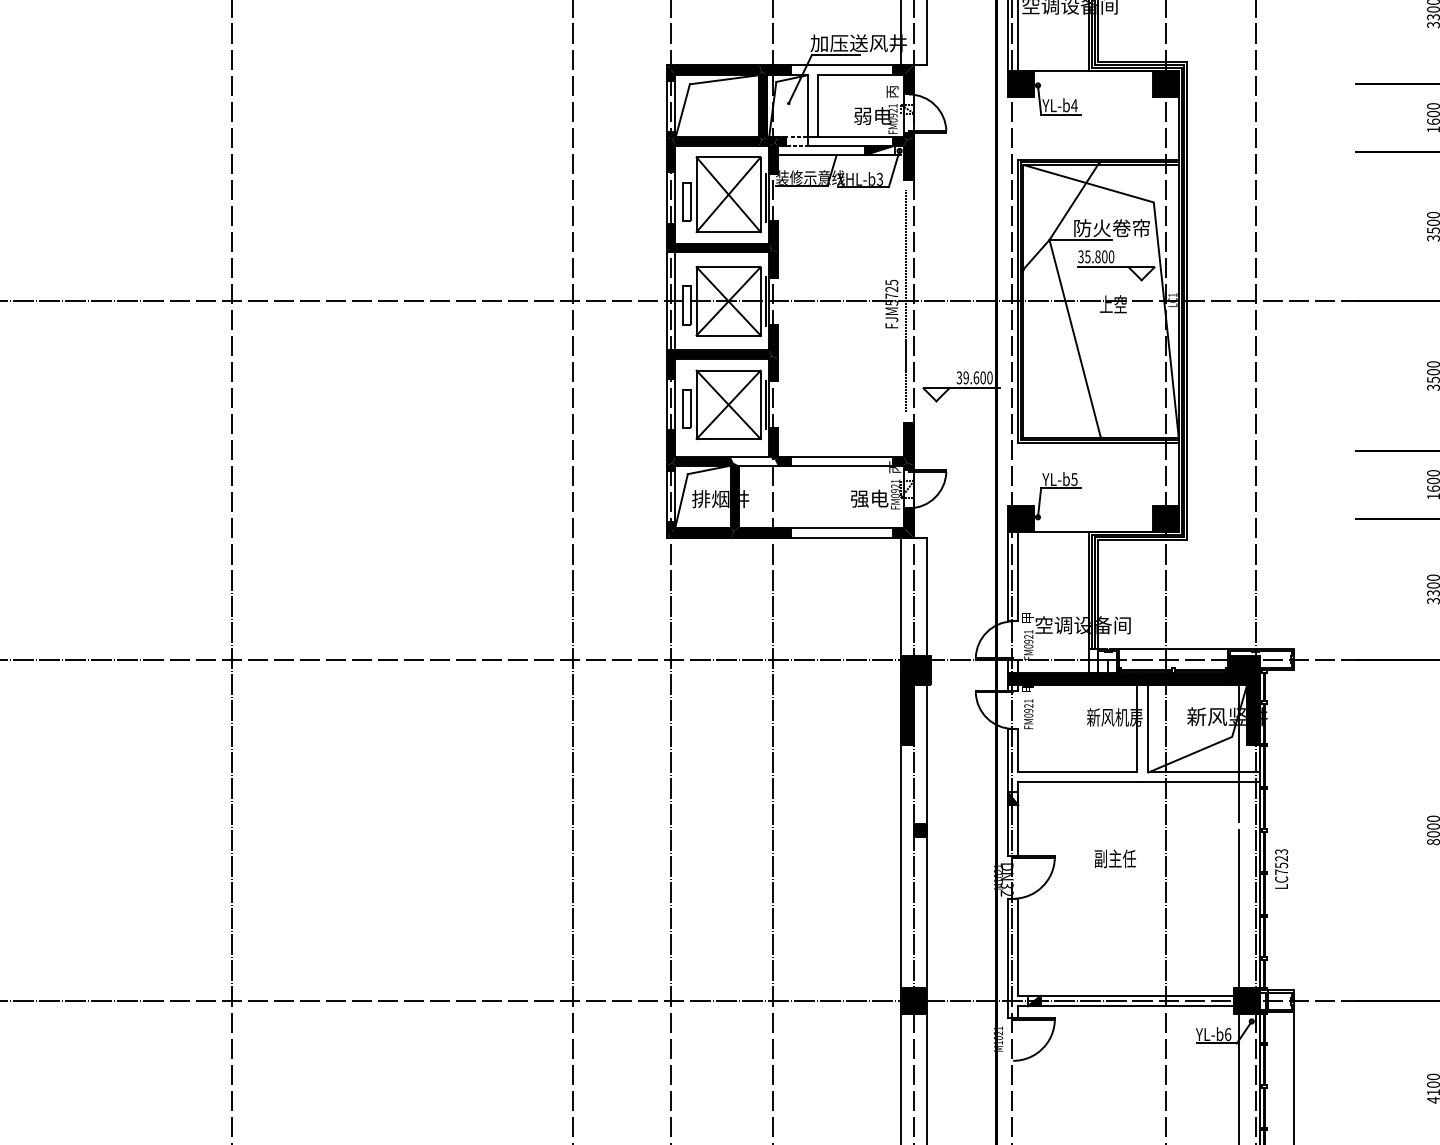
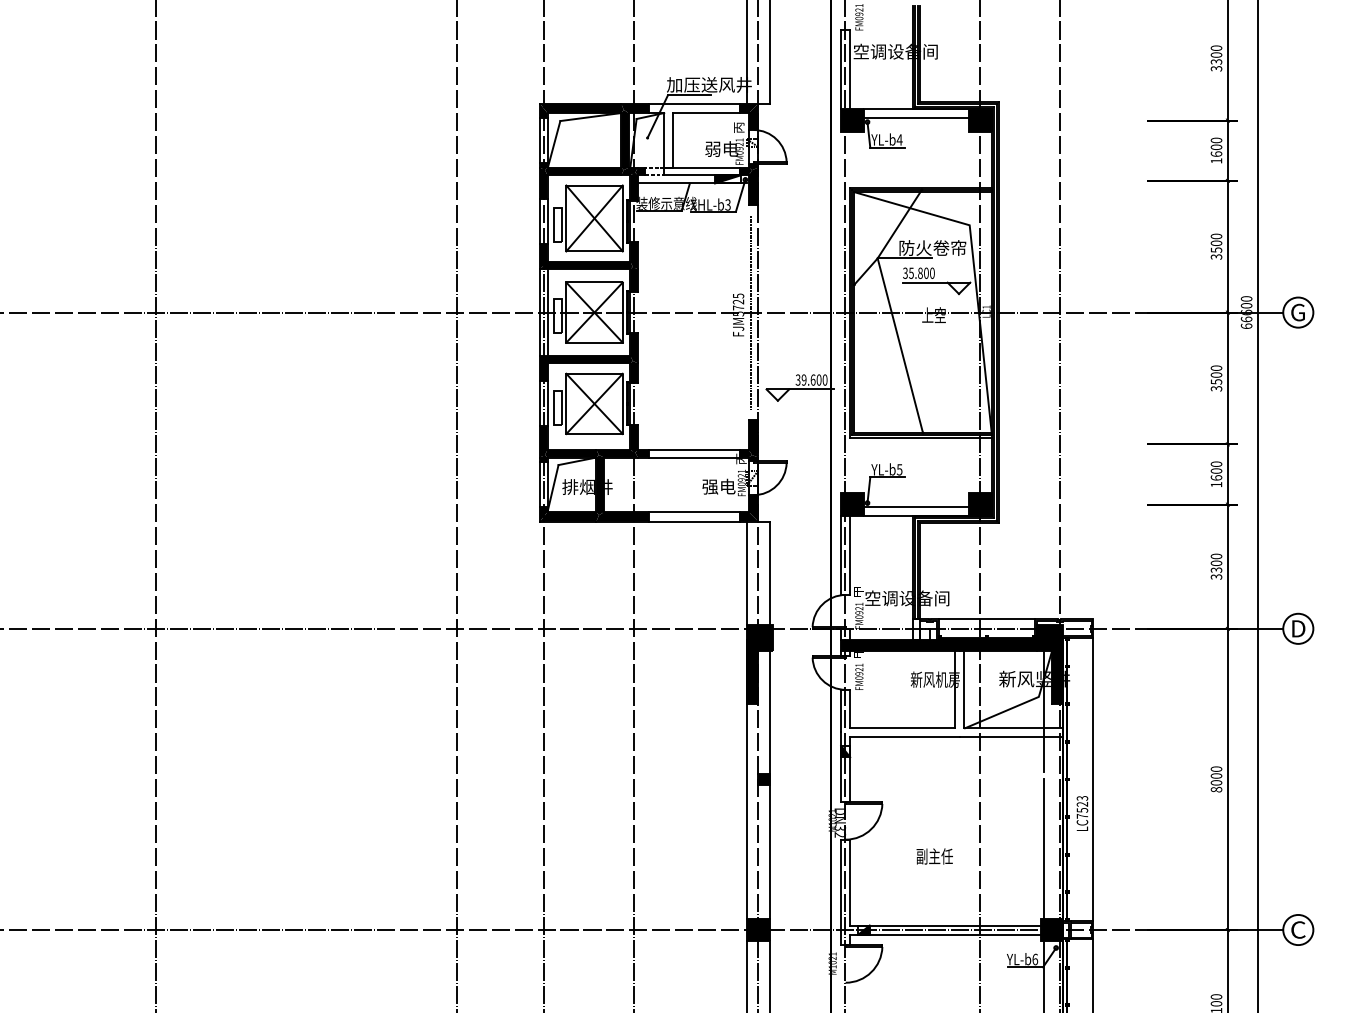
line: (1093, 81) -> (916, 118), added
fill: (753, 461) -> (616, 453), added
line: (1093, 521) -> (916, 506), added
line: (1294, 830) -> (1093, 779), added
text: (1115, 858) -> (934, 856), moved

